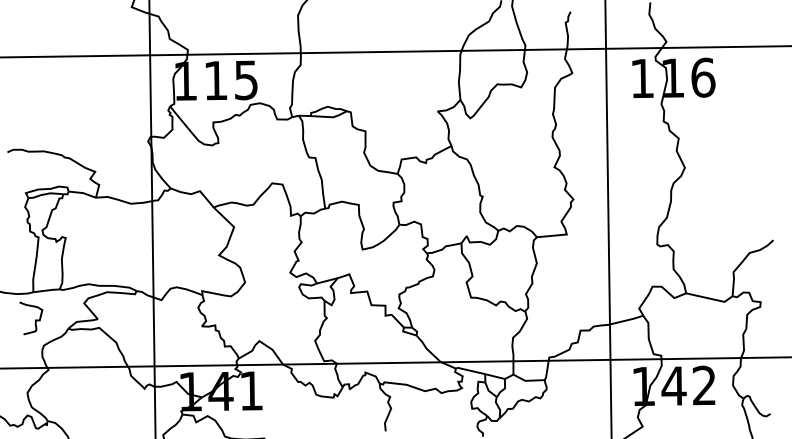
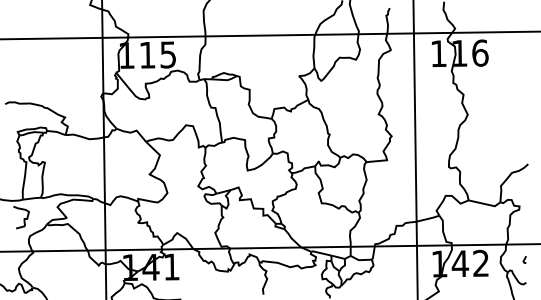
line: (767, 379) -> (524, 259), added

